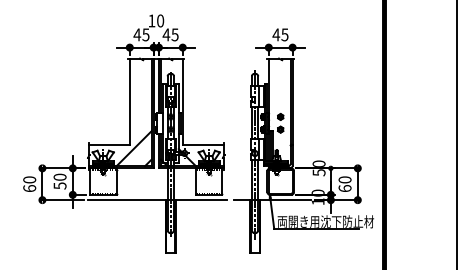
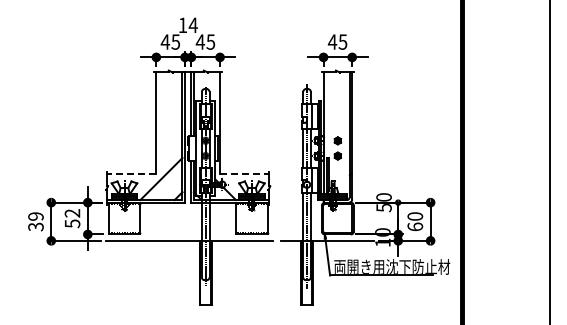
text: (159, 21) -> (192, 25), 10 -> 14
line: (109, 144) -> (131, 173), solid -> dashed
line: (203, 144) -> (244, 173), solid -> dashed
text: (60, 177) -> (72, 213), 50 -> 52
text: (29, 184) -> (35, 221), 60 -> 39

